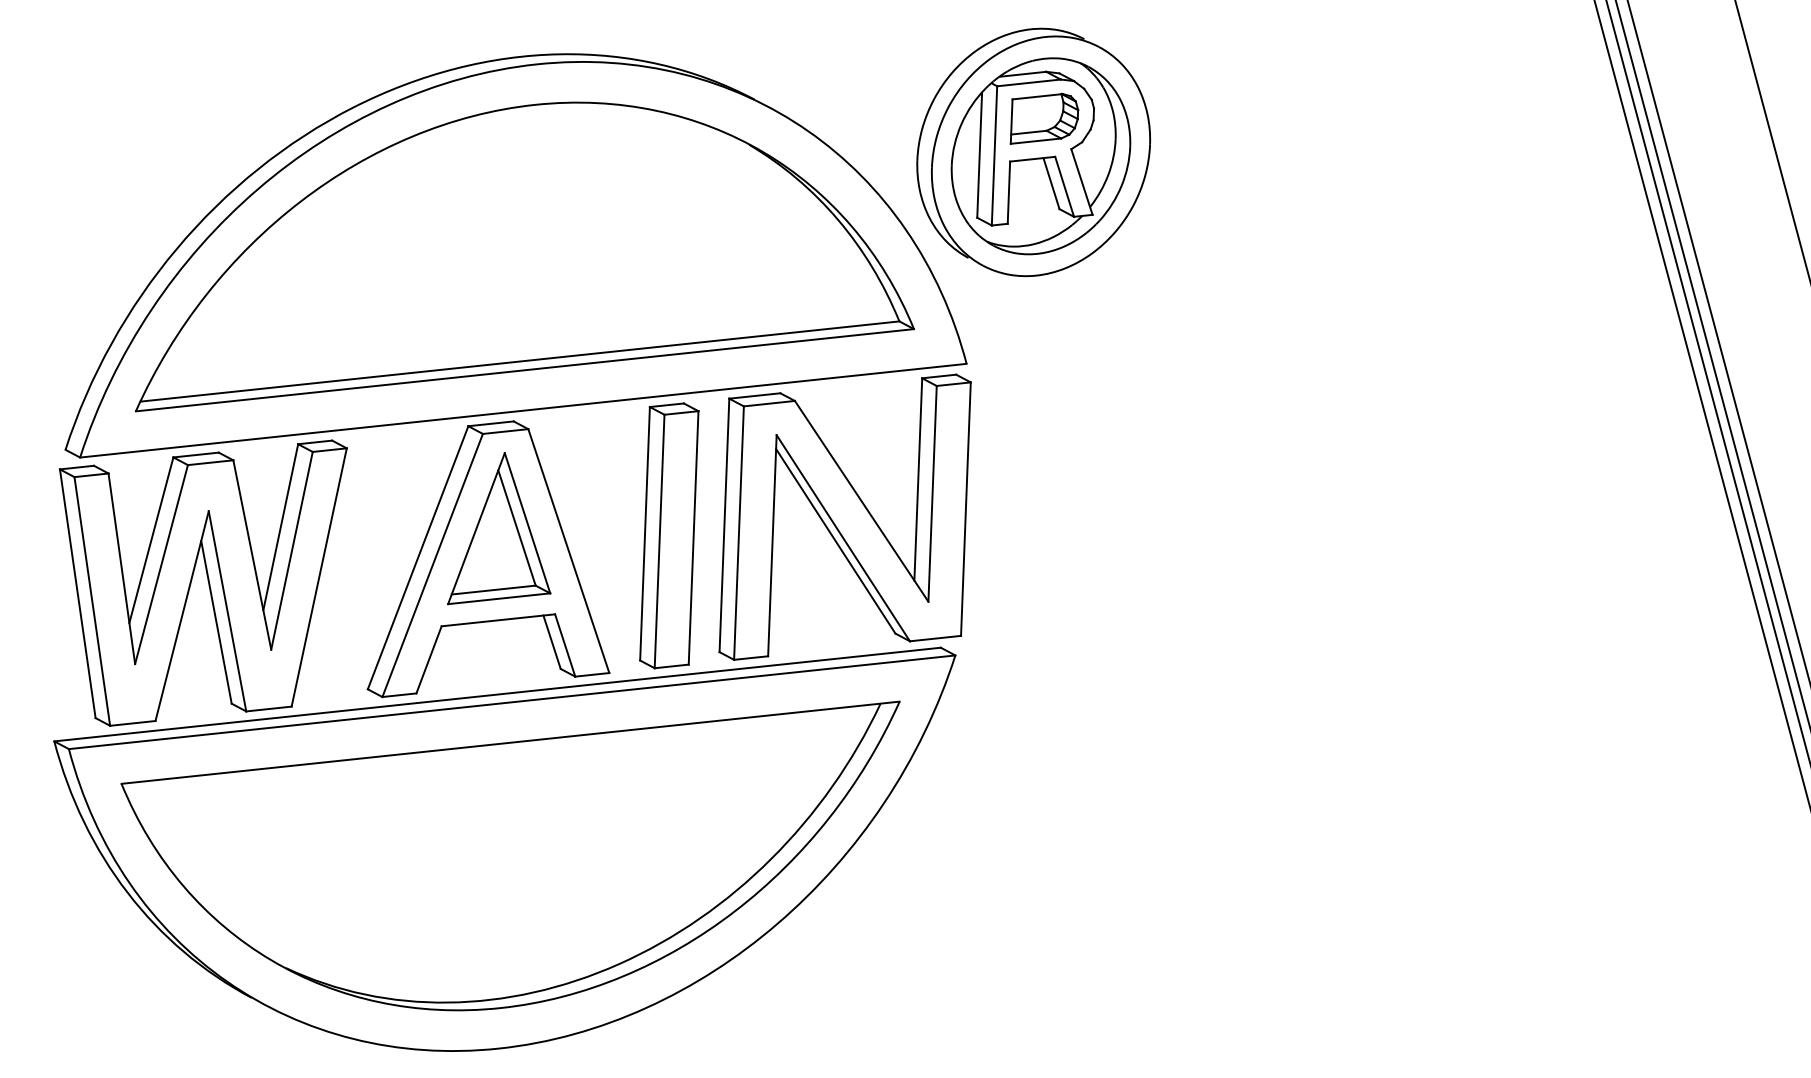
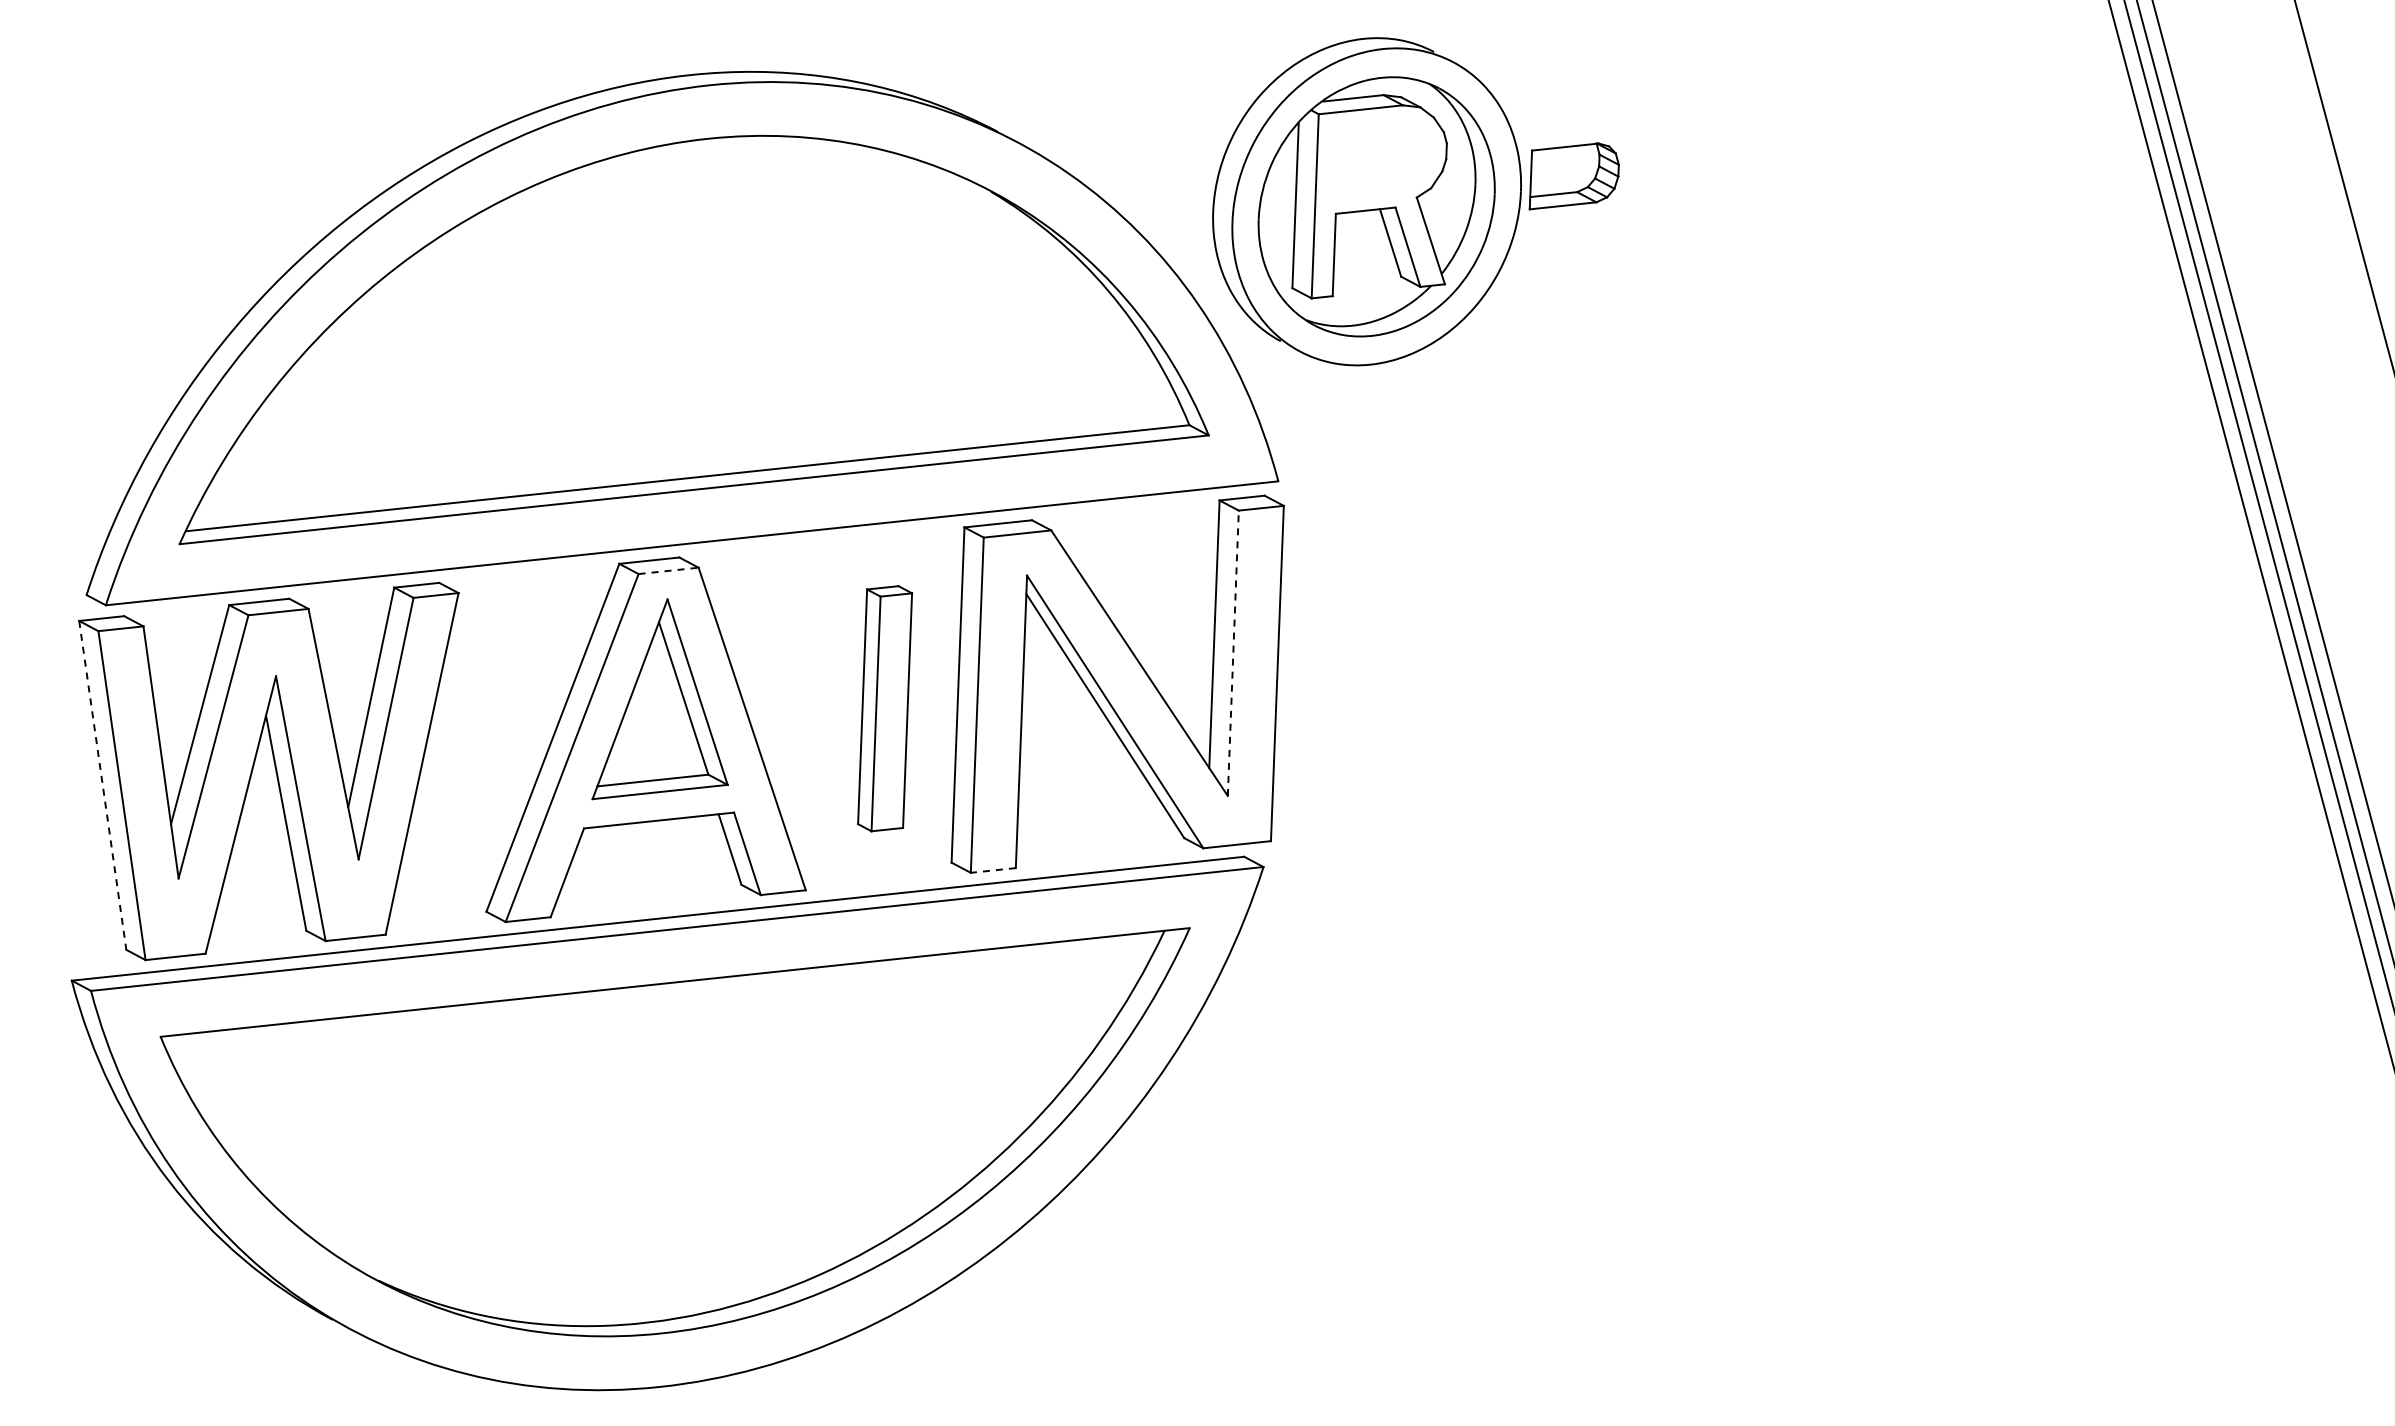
part: (1043, 118) -> (1573, 176), moved
line: (506, 431) -> (669, 570), solid -> dashed
line: (932, 494) -> (1233, 653), solid -> dashed
part: (668, 535) -> (884, 708), size x0.7
line: (77, 593) -> (102, 785), solid -> dashed
line: (751, 658) -> (993, 870), solid -> dashed

